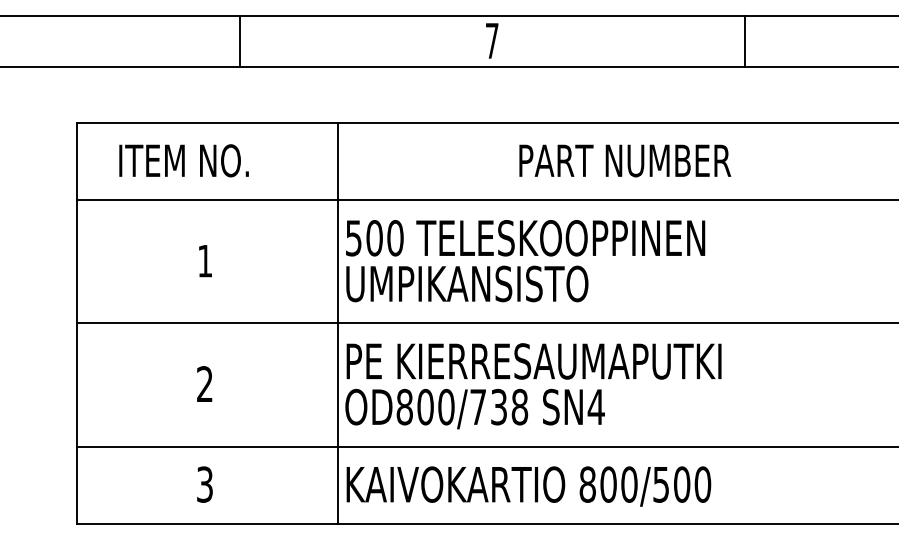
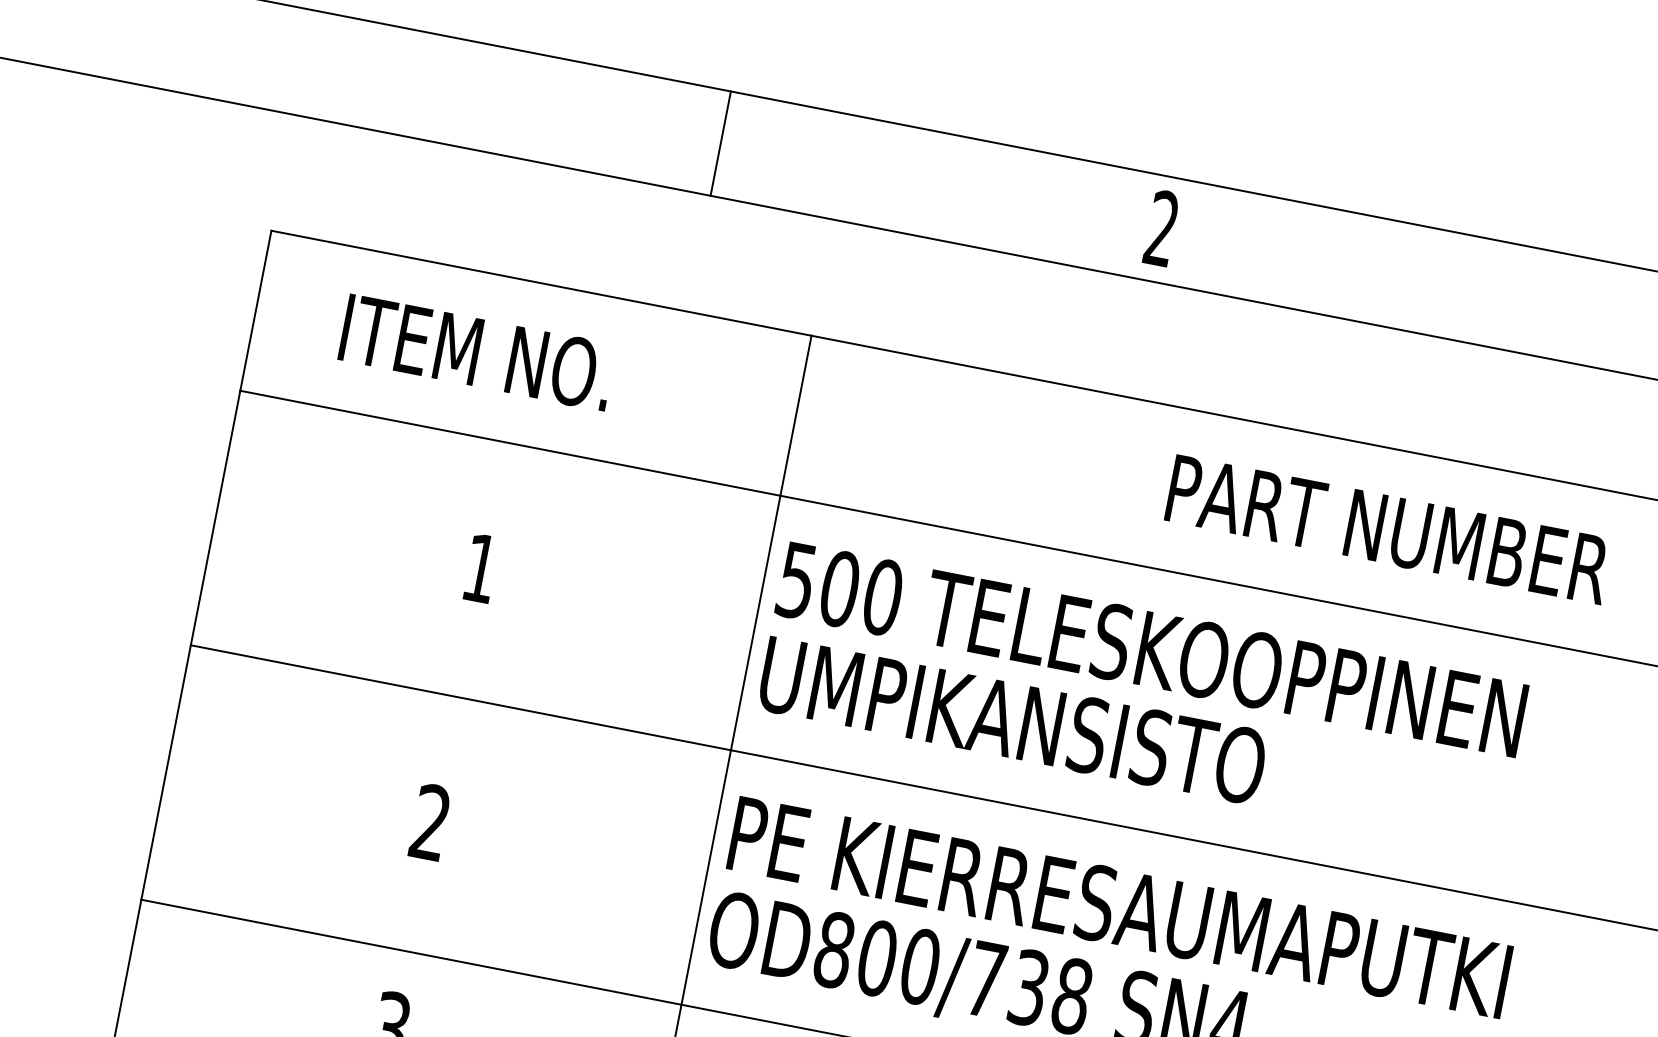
text: (491, 40) -> (1160, 227), 7 -> 2
line: (239, 41) -> (720, 144), moved

